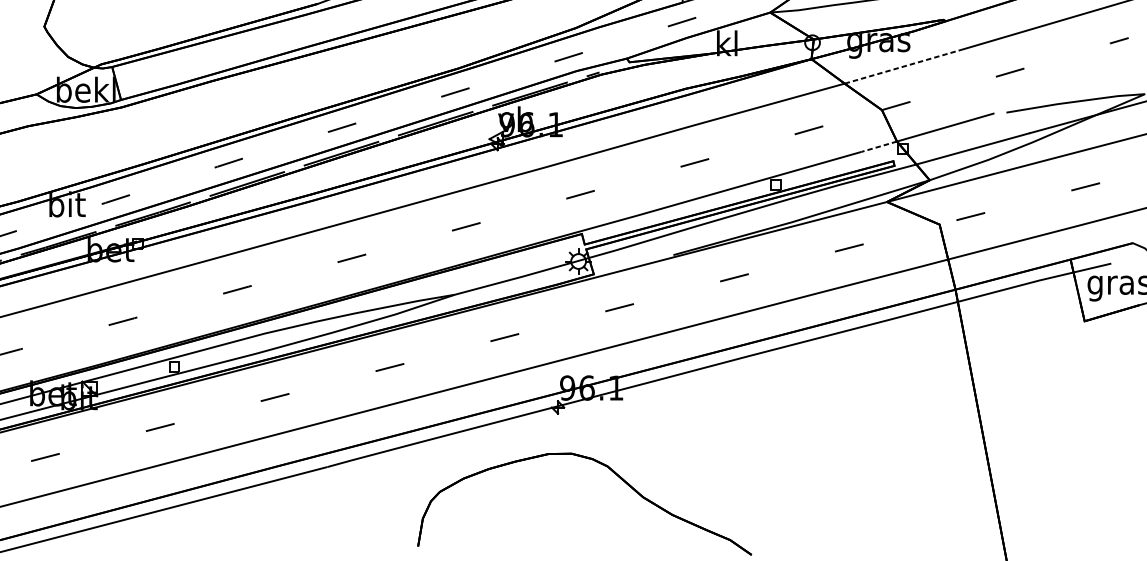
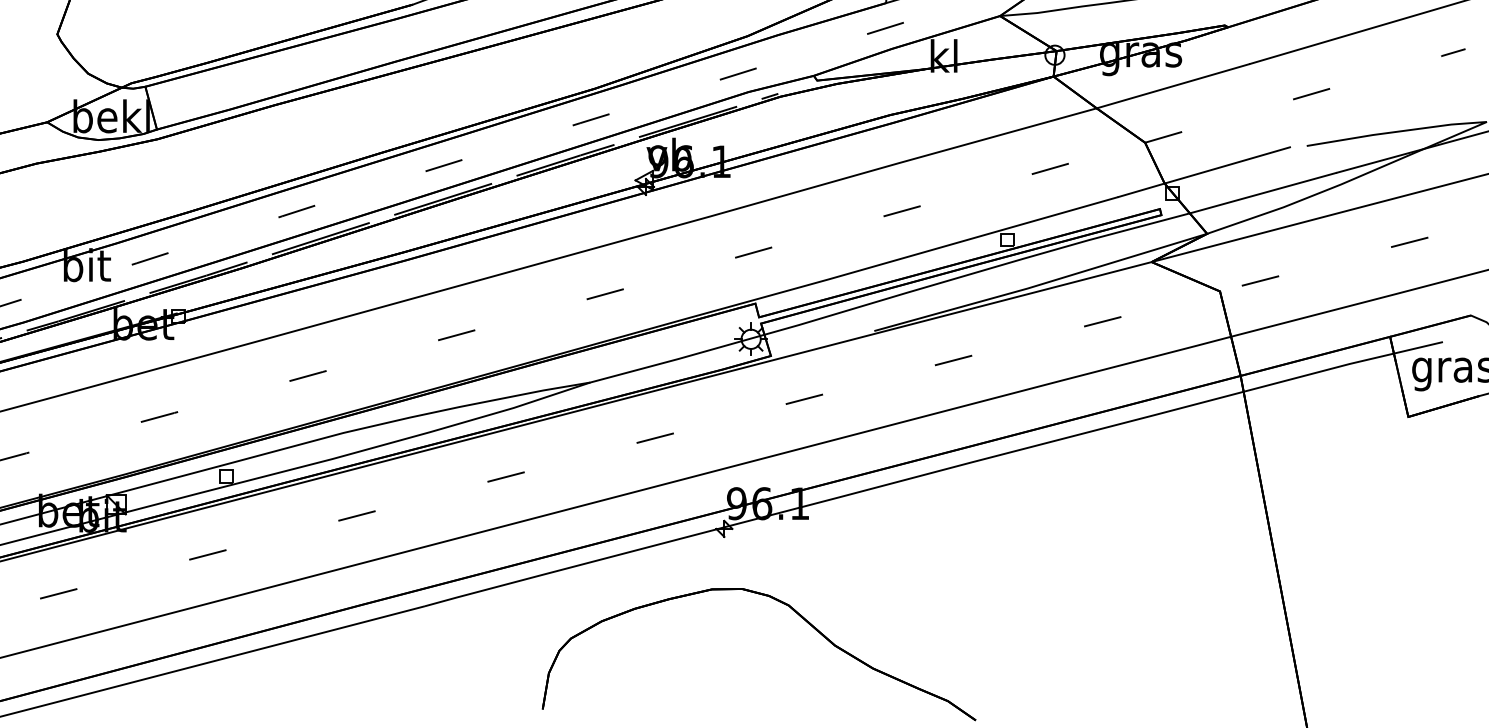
line: (903, 66) -> (1173, 86), dashed -> solid
line: (879, 146) -> (1141, 190), dashed -> solid

